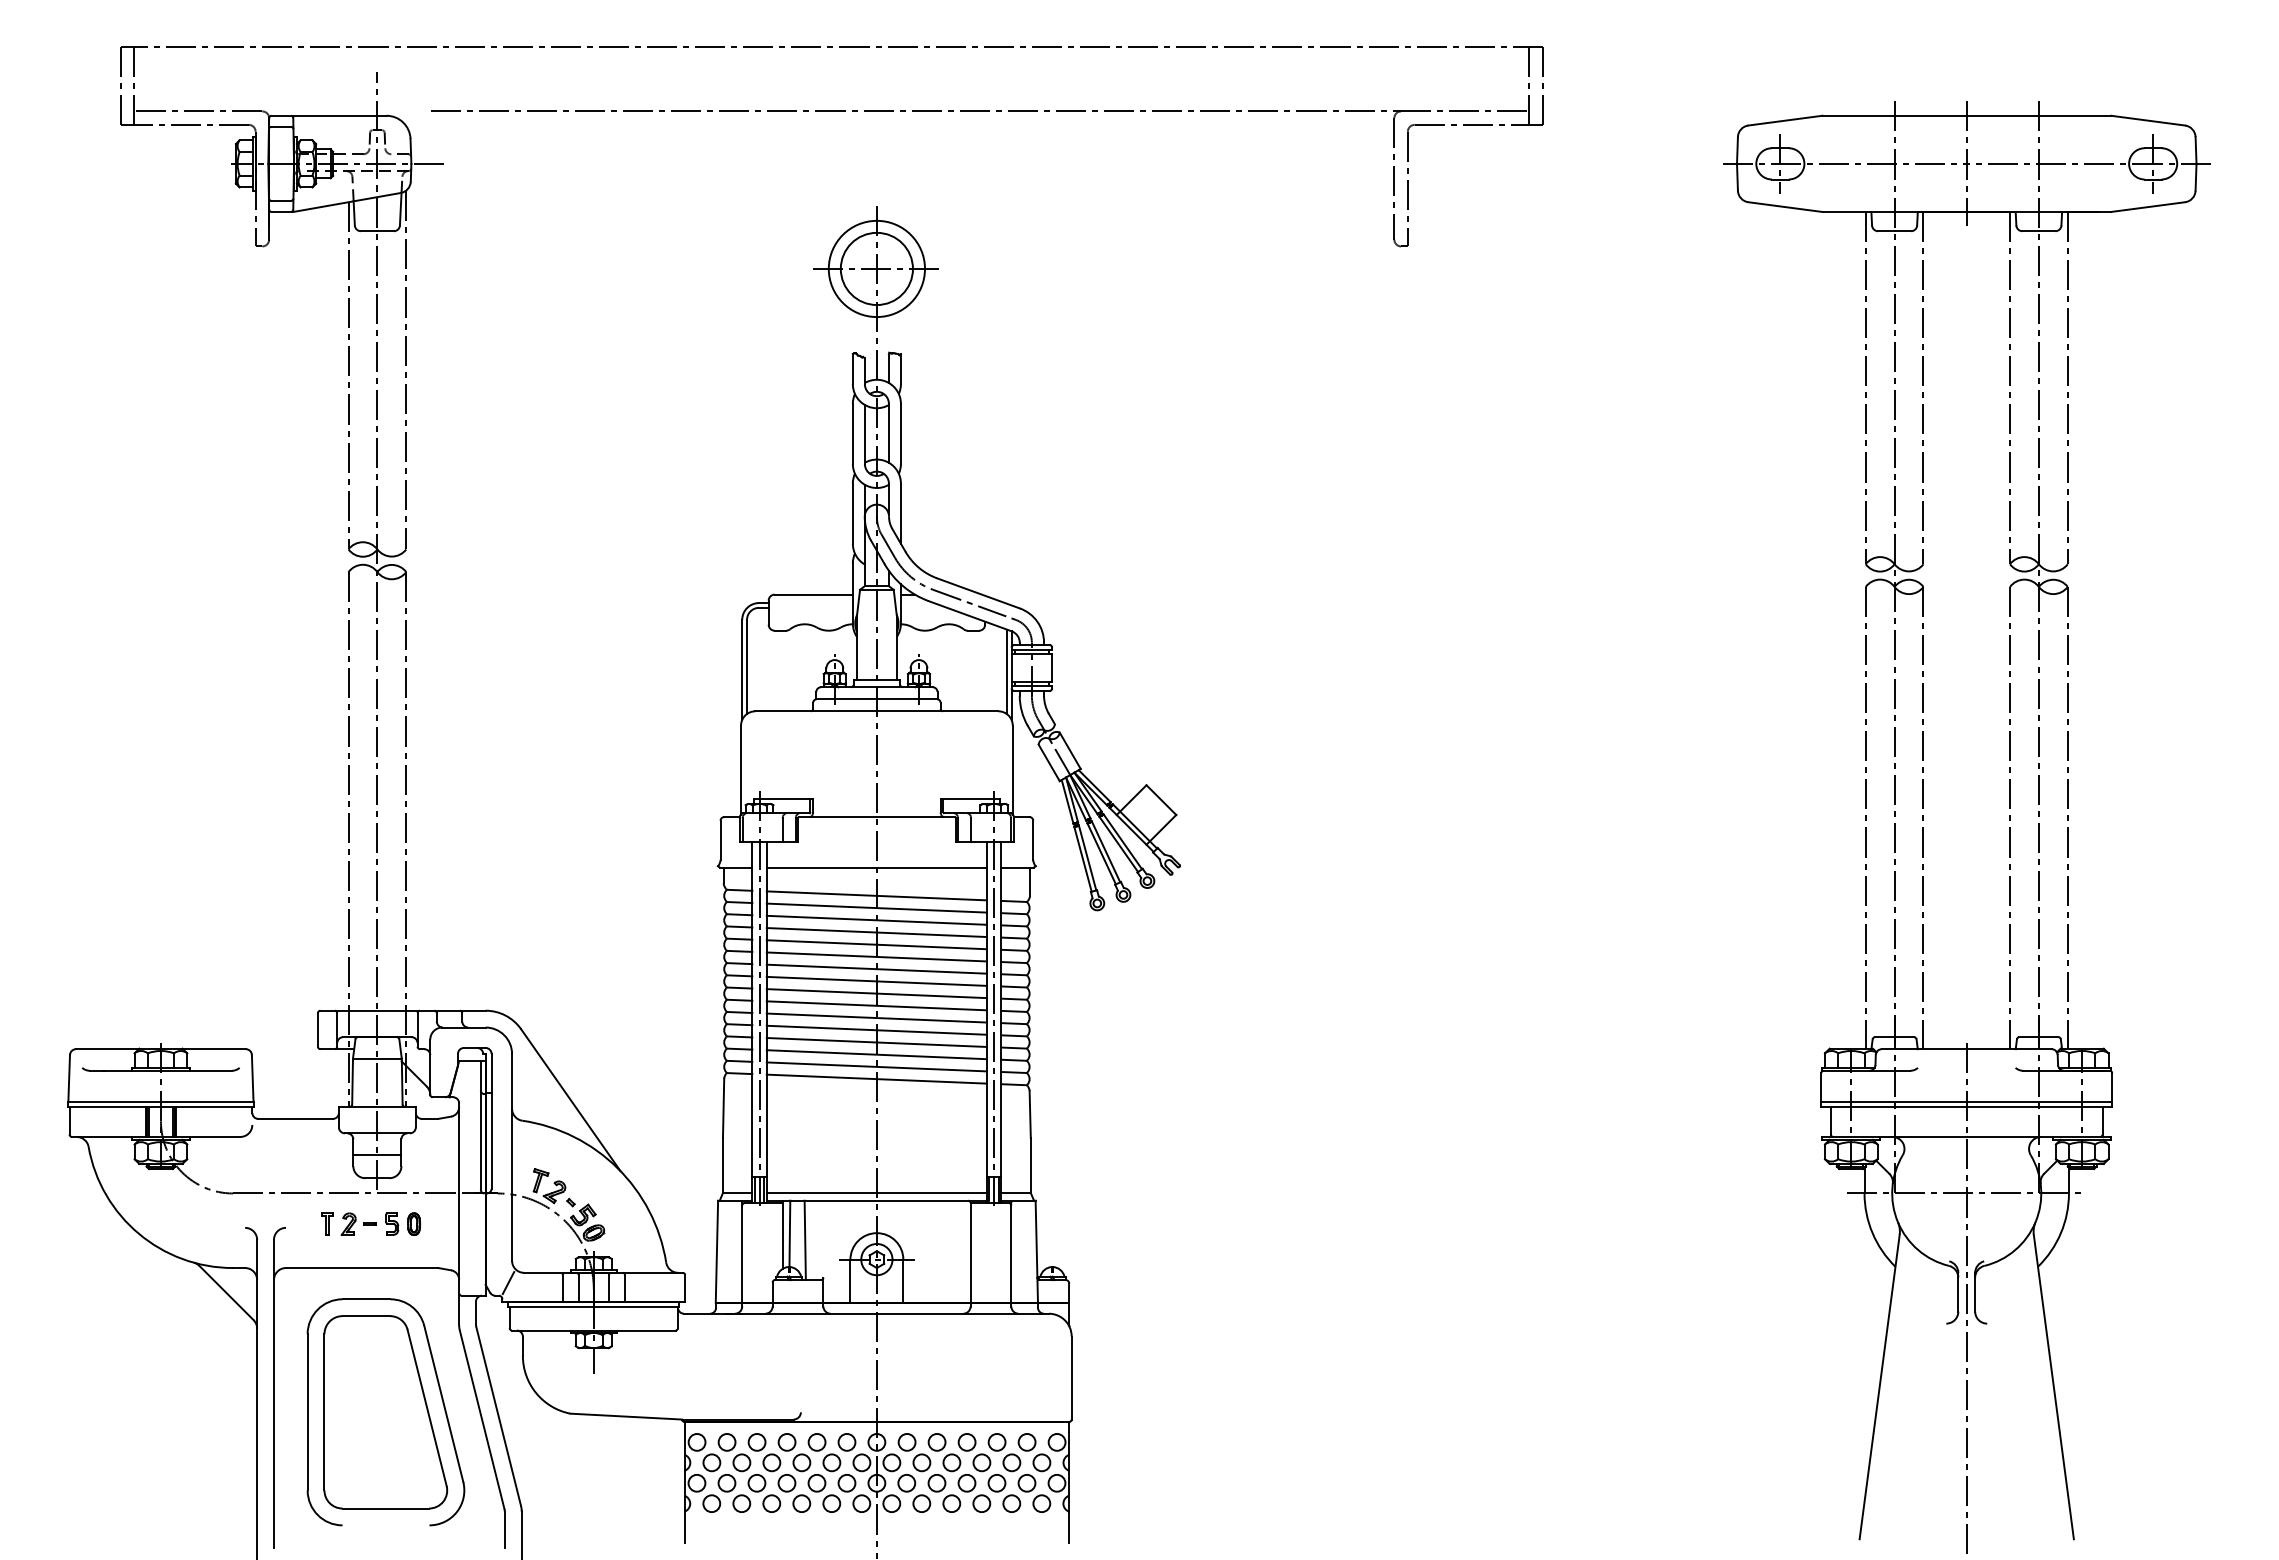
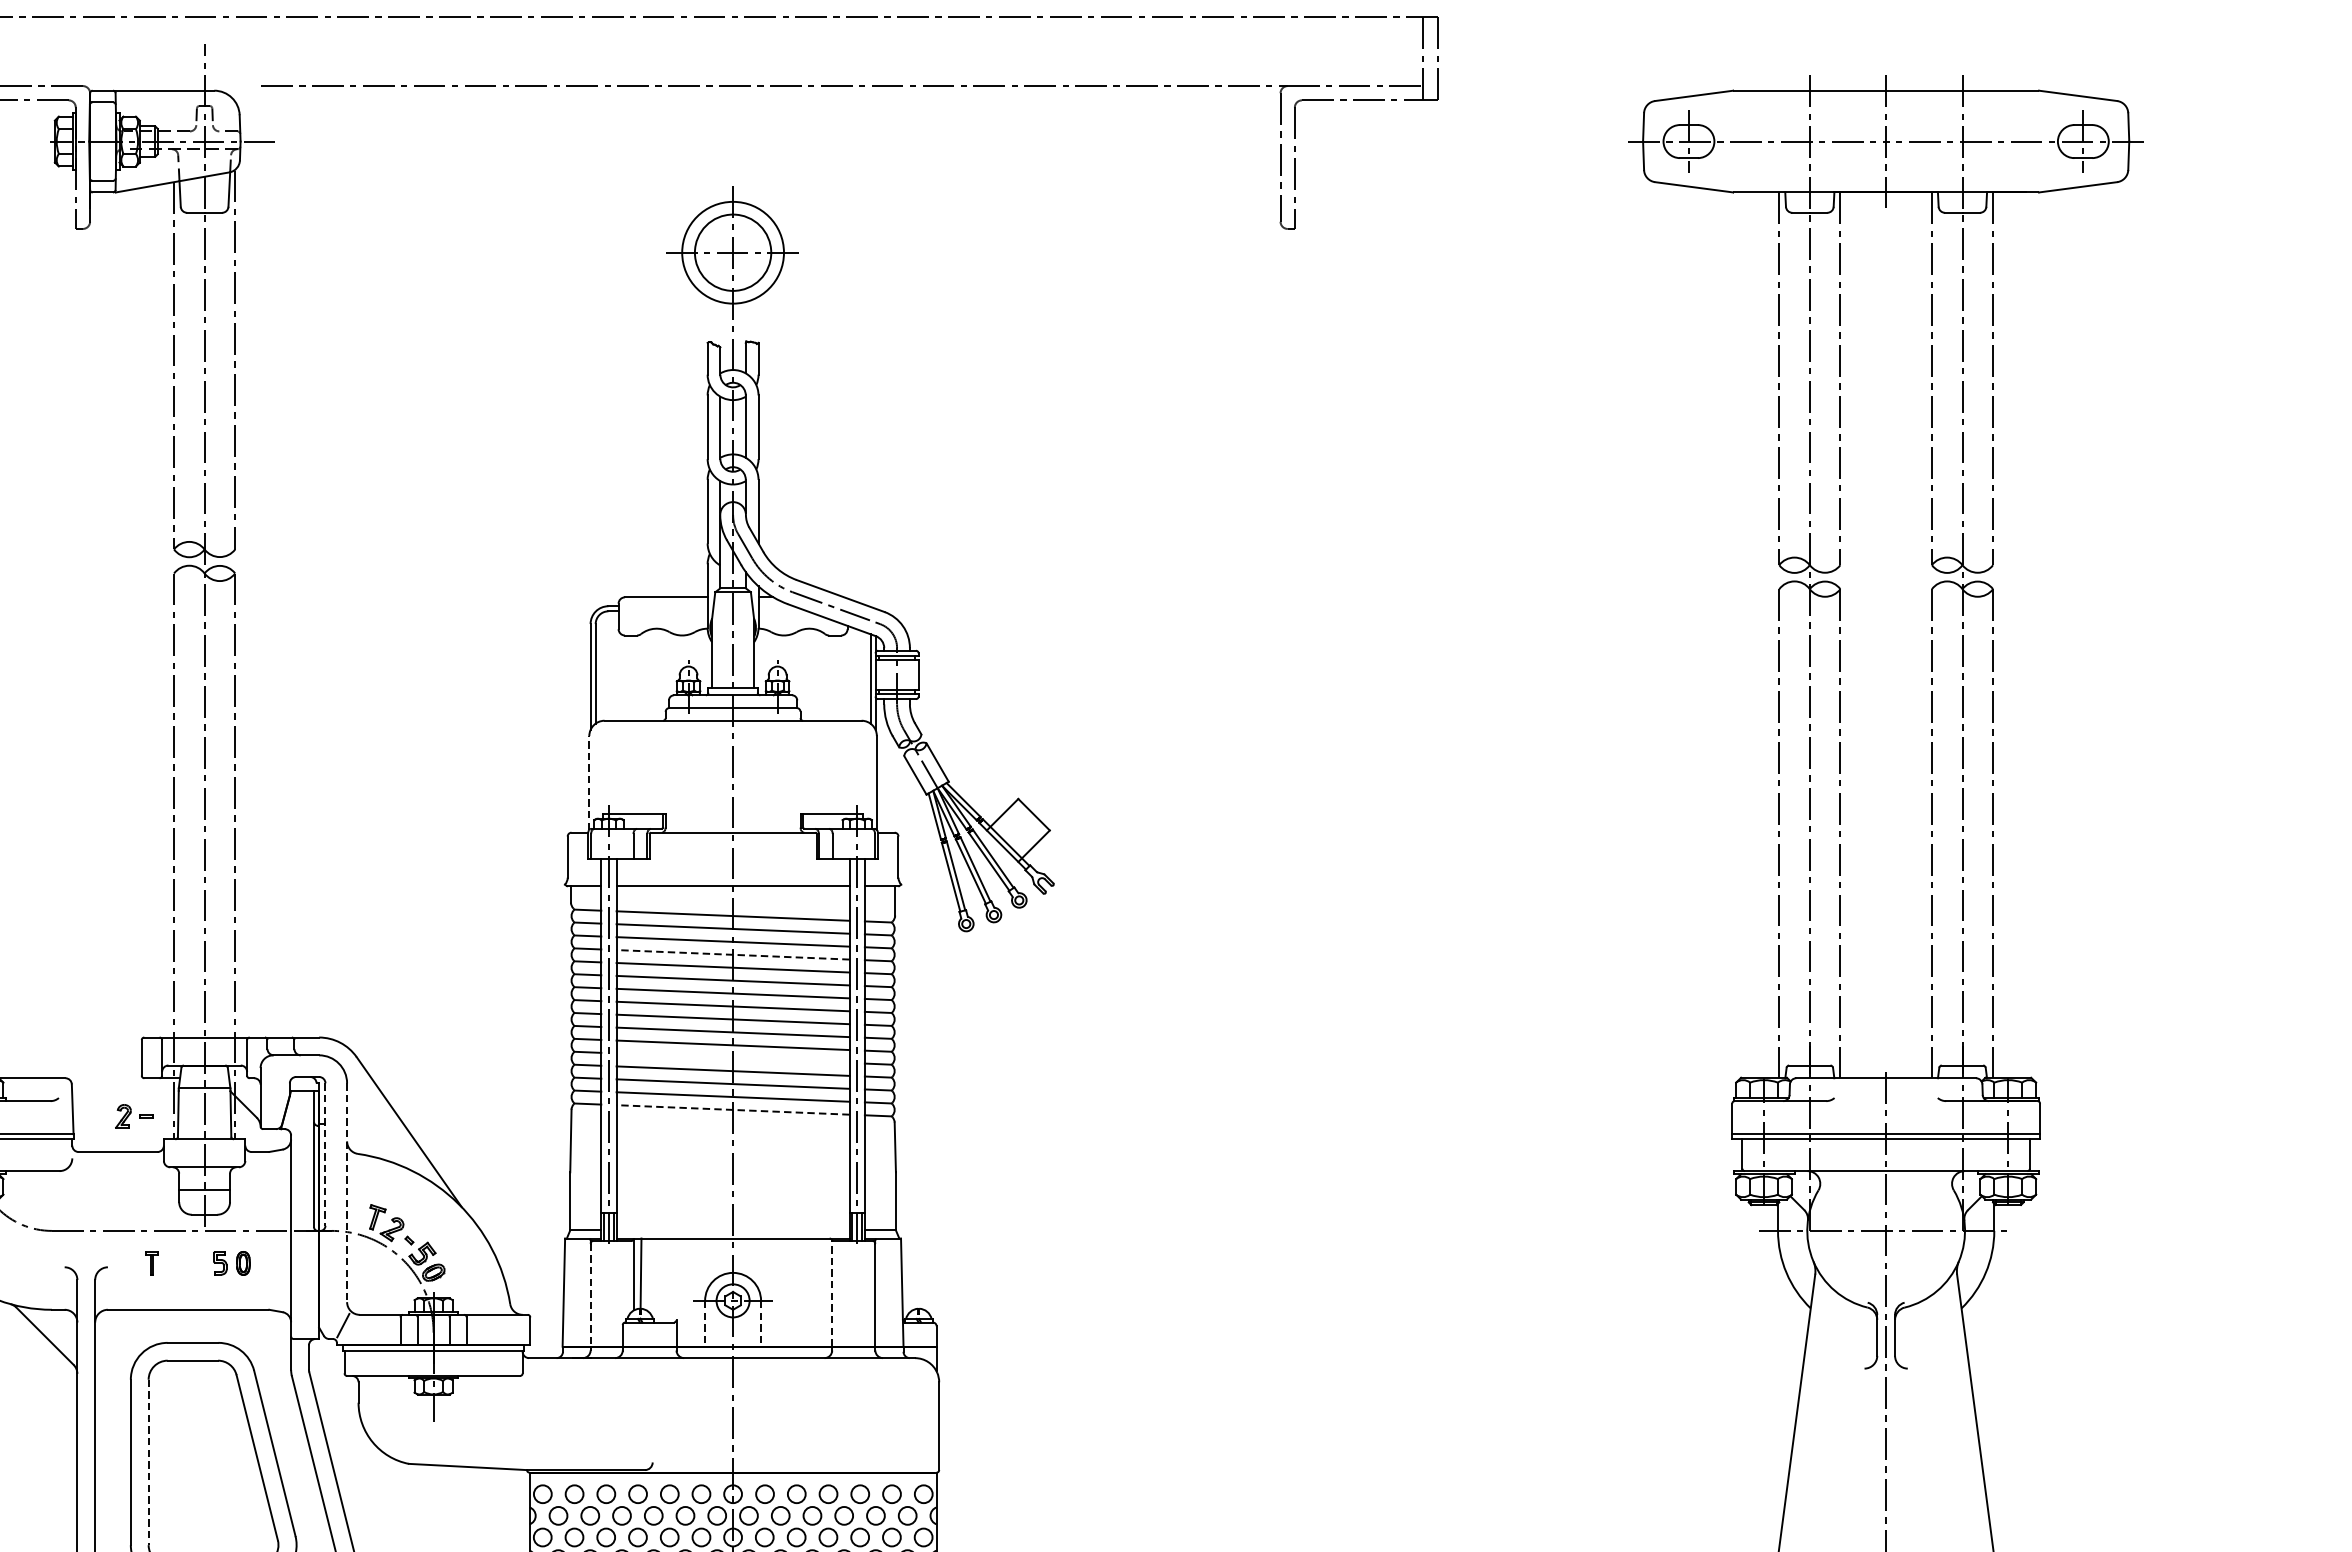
line: (741, 769) -> (589, 782), solid -> dashed
line: (876, 932) -> (732, 954), solid -> dashed
line: (876, 1029) -> (732, 1057), removed
line: (876, 1079) -> (732, 1110), solid -> dashed
line: (491, 1121) -> (325, 1154), solid -> dashed
line: (512, 1157) -> (347, 1192), solid -> dashed
line: (876, 1193) -> (732, 1230), removed
part: (358, 1223) -> (133, 1115), moved
line: (804, 1240) -> (656, 1280), removed
line: (970, 1253) -> (832, 1294), solid -> dashed
line: (742, 1256) -> (590, 1297), solid -> dashed
line: (850, 1281) -> (705, 1324), solid -> dashed
line: (903, 1281) -> (761, 1324), solid -> dashed
line: (324, 1412) -> (148, 1462), solid -> dashed

